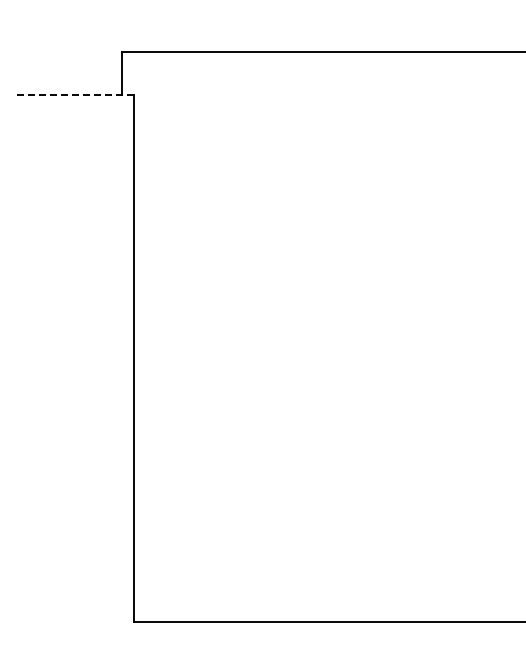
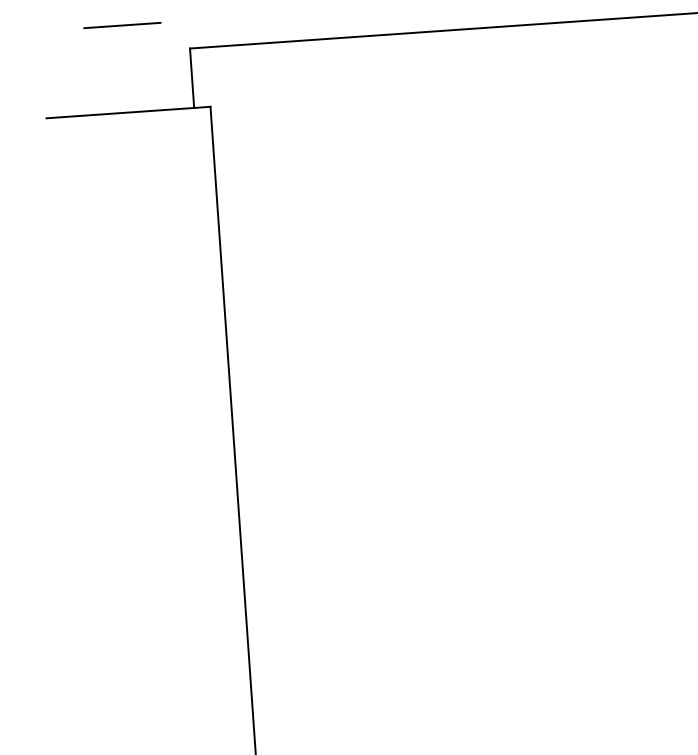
line: (73, 31) -> (121, 25), added
line: (73, 95) -> (128, 112), dashed -> solid

